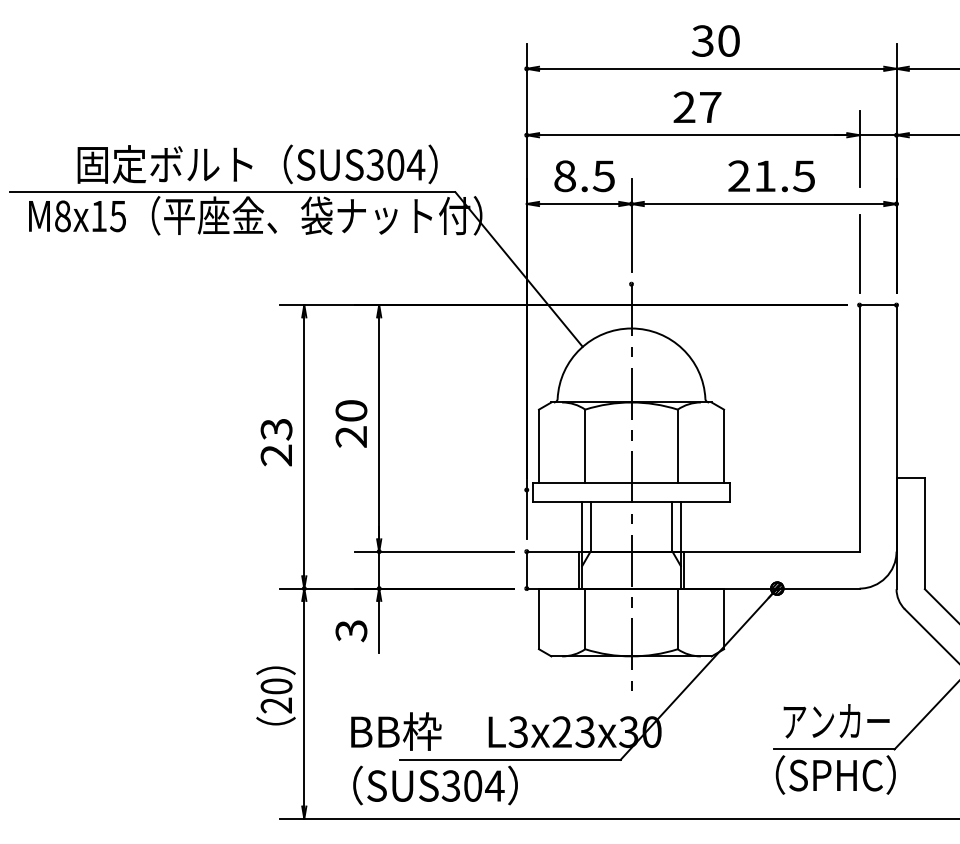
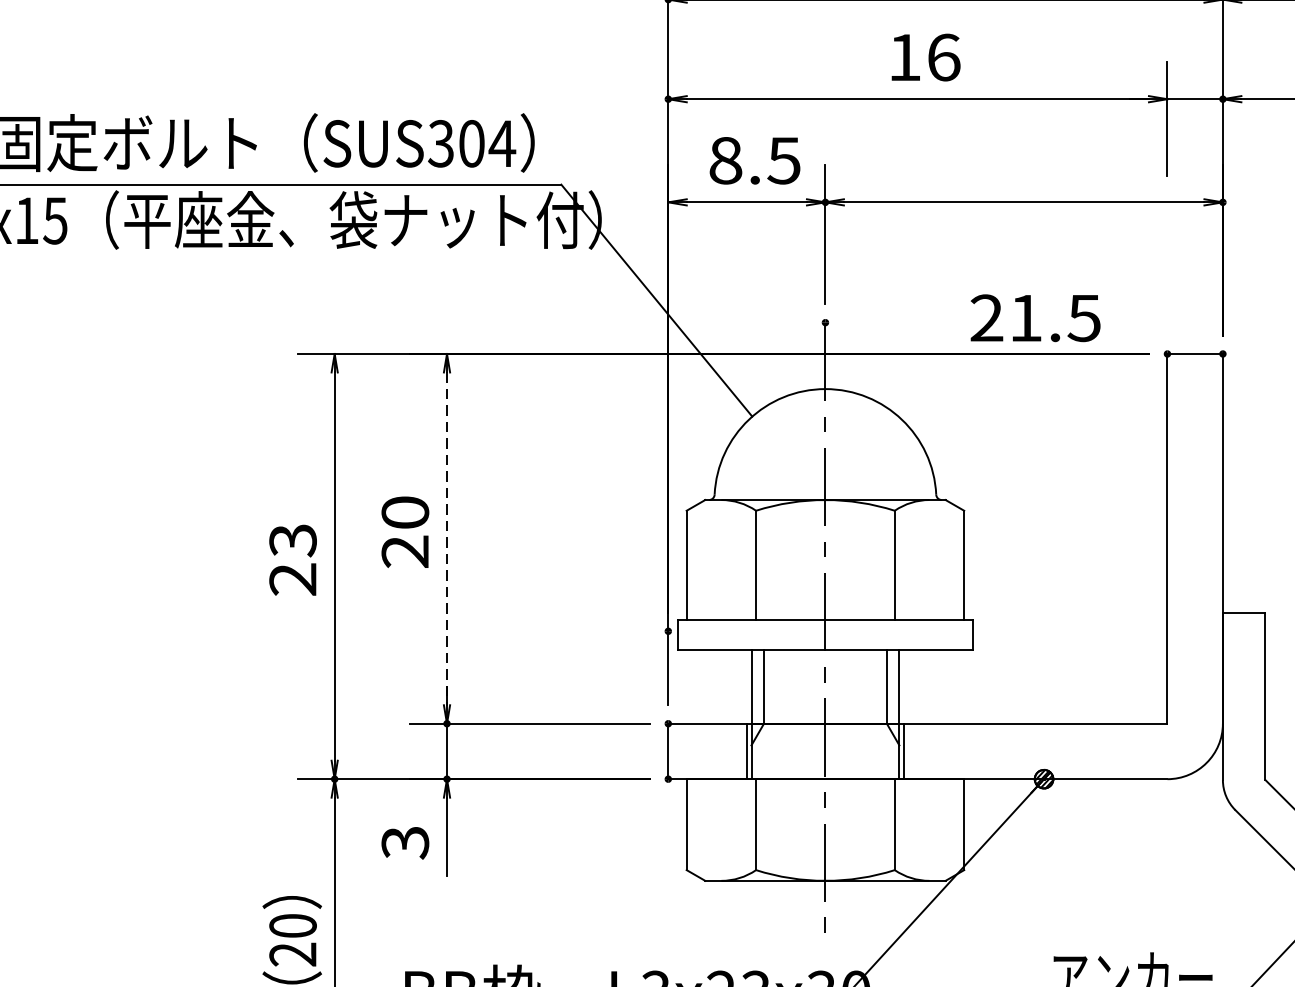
text: (697, 107) -> (924, 57), 27 -> 16
text: (771, 176) -> (1035, 318), moved
line: (859, 253) -> (1167, 276), removed
line: (379, 428) -> (447, 539), solid -> dashed

